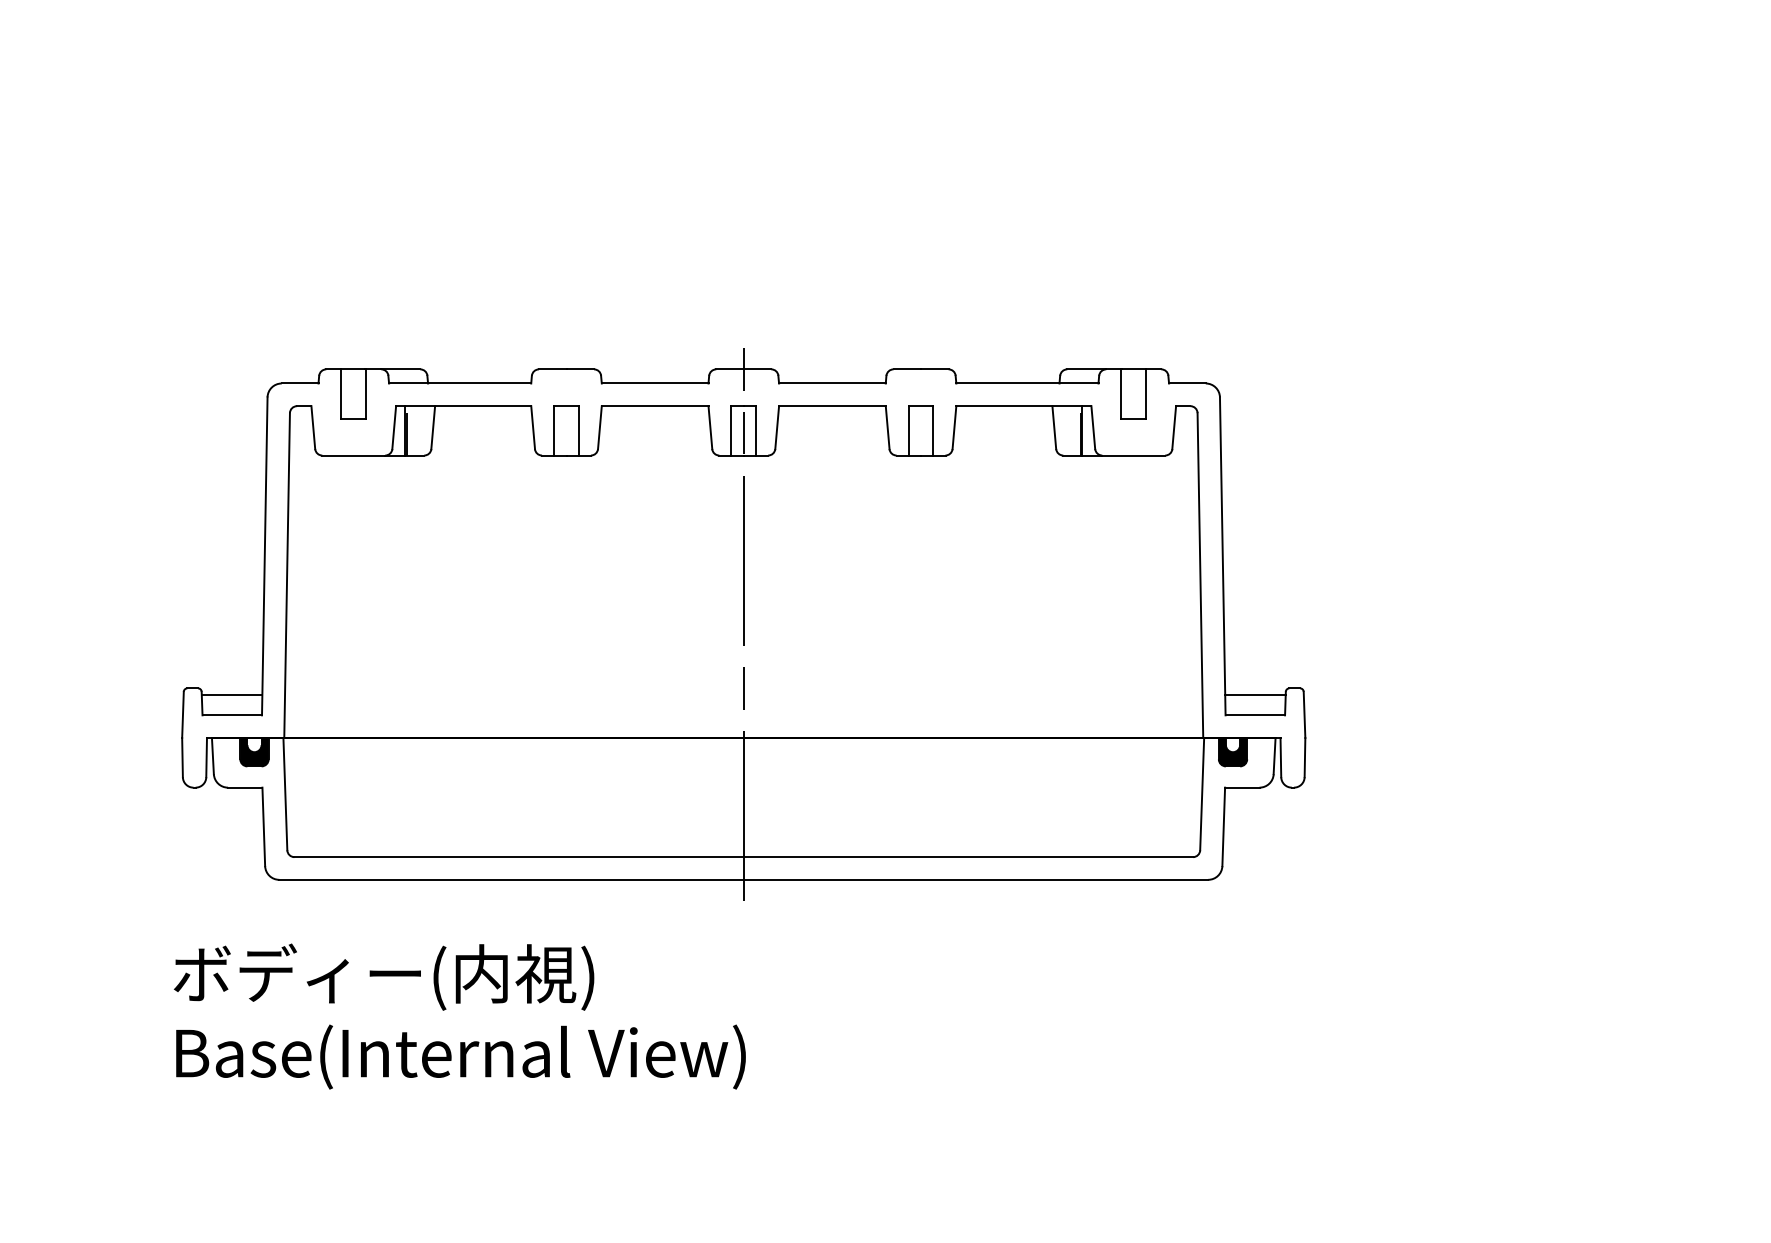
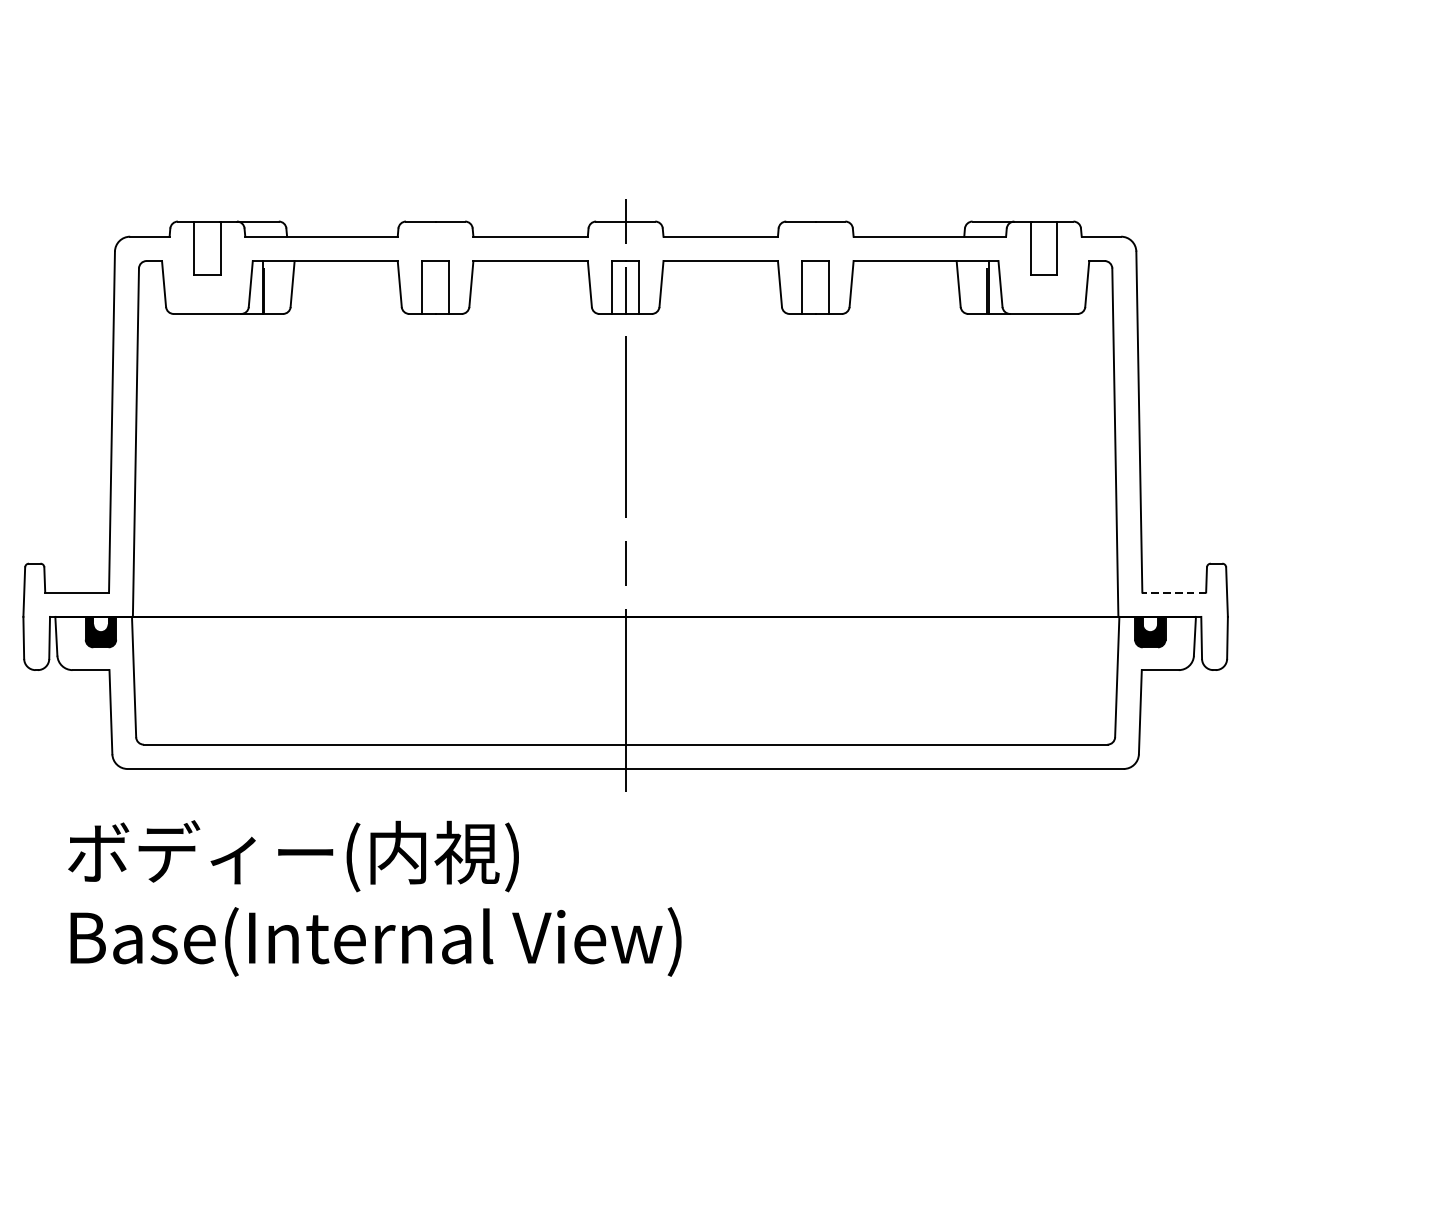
line: (231, 695) -> (76, 571), removed
line: (1255, 695) -> (1174, 571), removed
line: (1255, 715) -> (1174, 592), solid -> dashed
text: (459, 1016) -> (374, 898), moved

